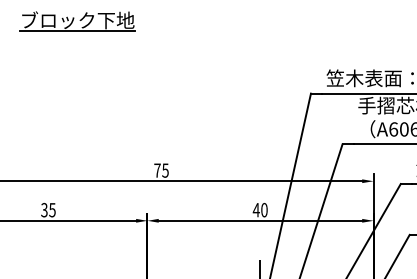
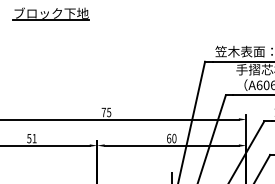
text: (47, 210) -> (31, 138), 35 -> 51
text: (255, 210) -> (168, 138), 40 -> 60

